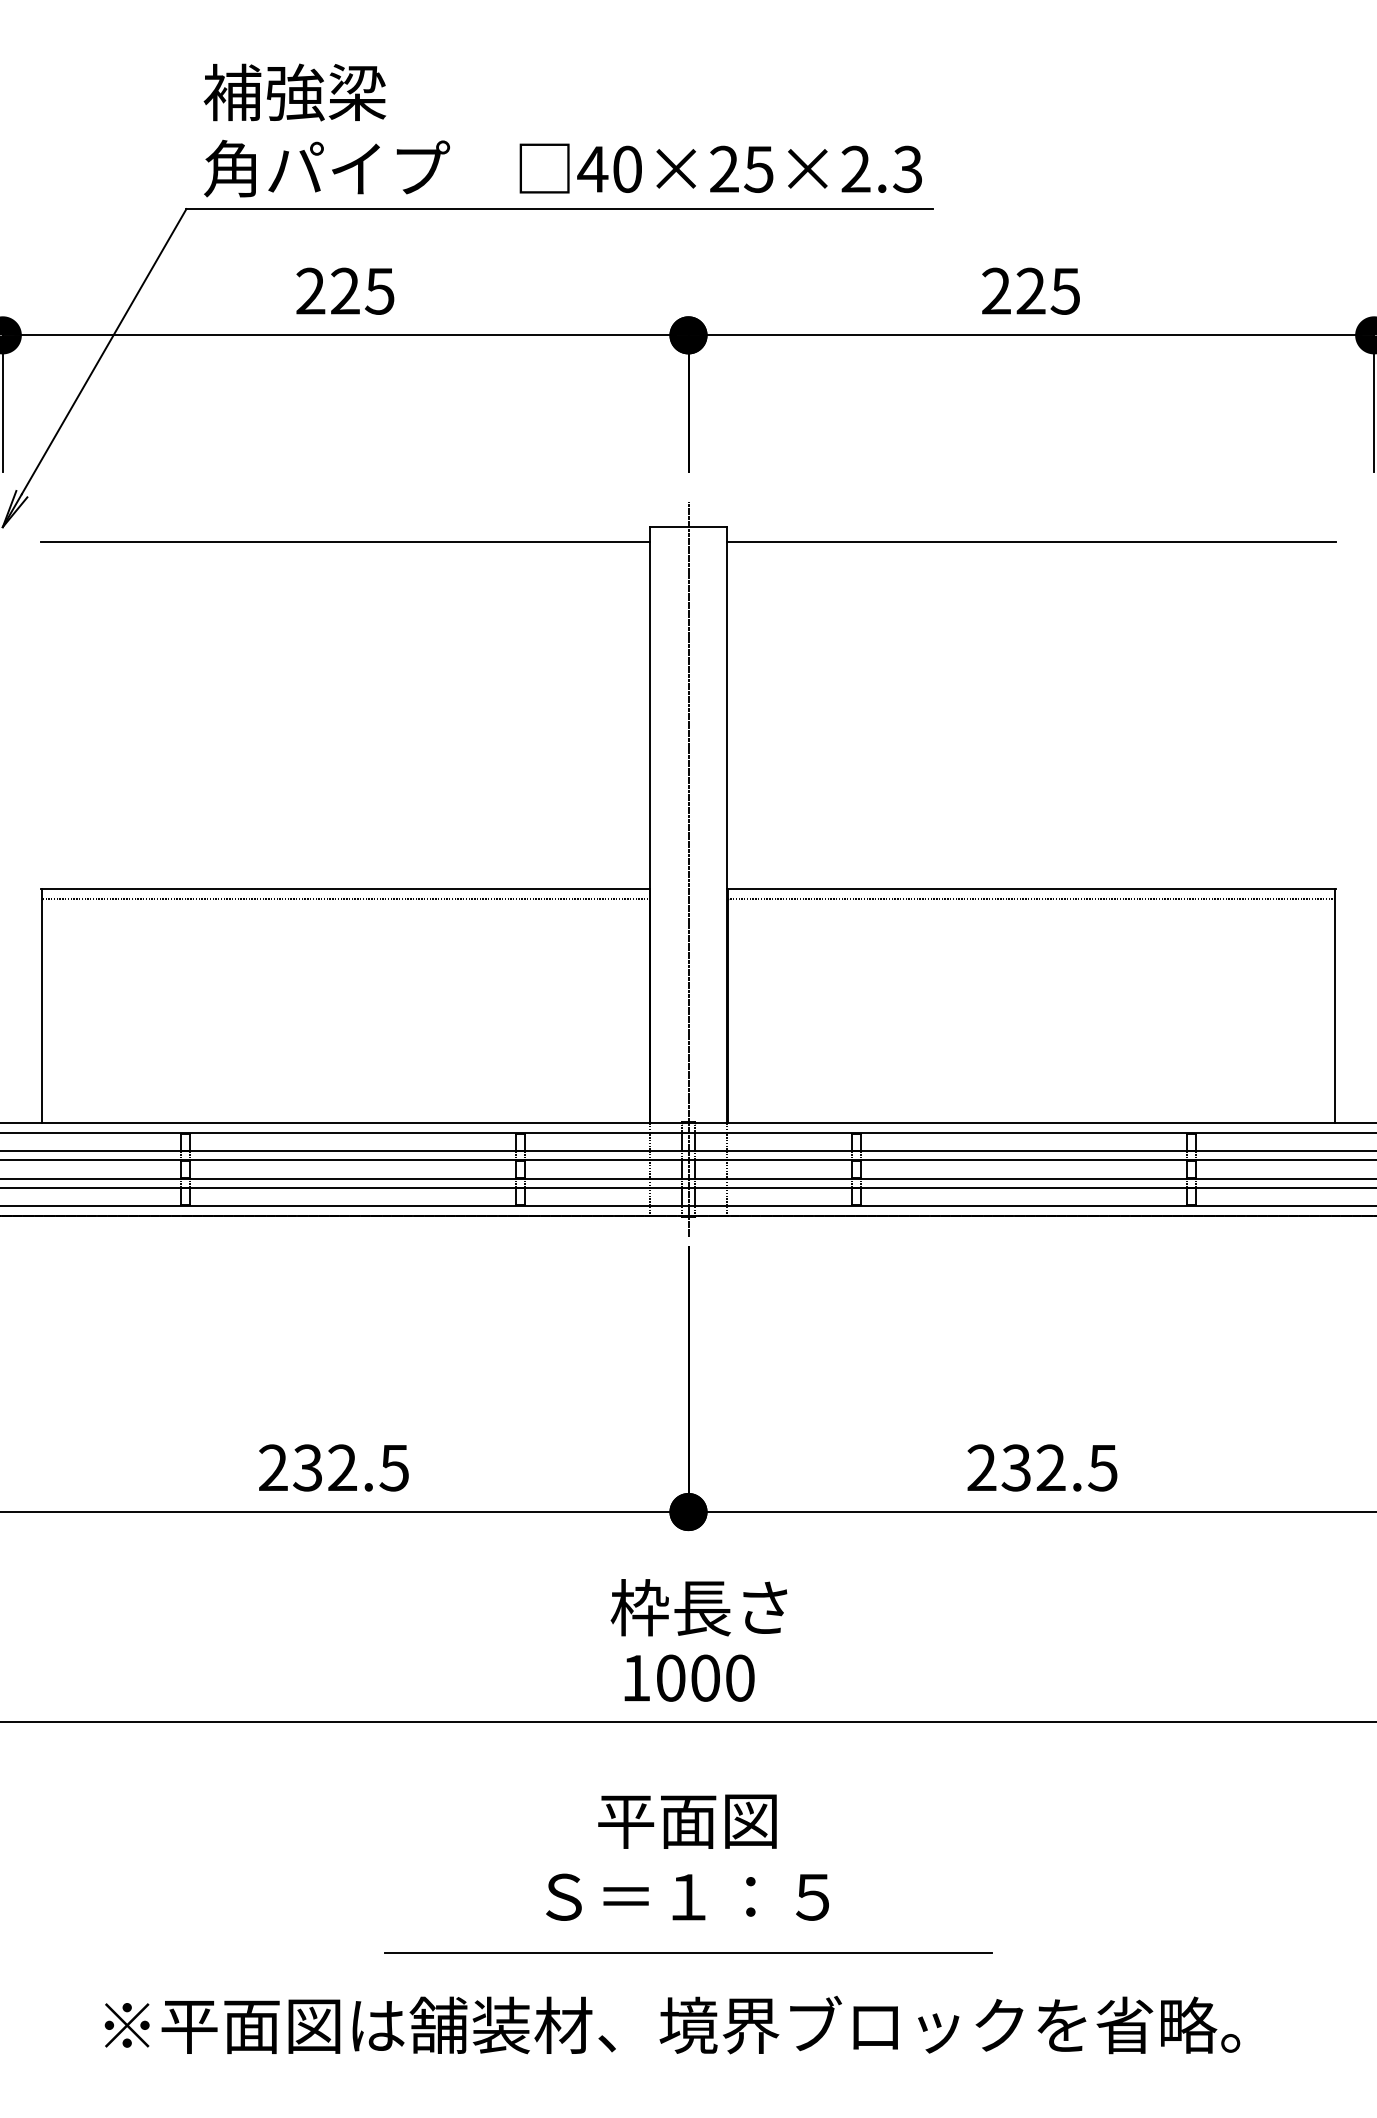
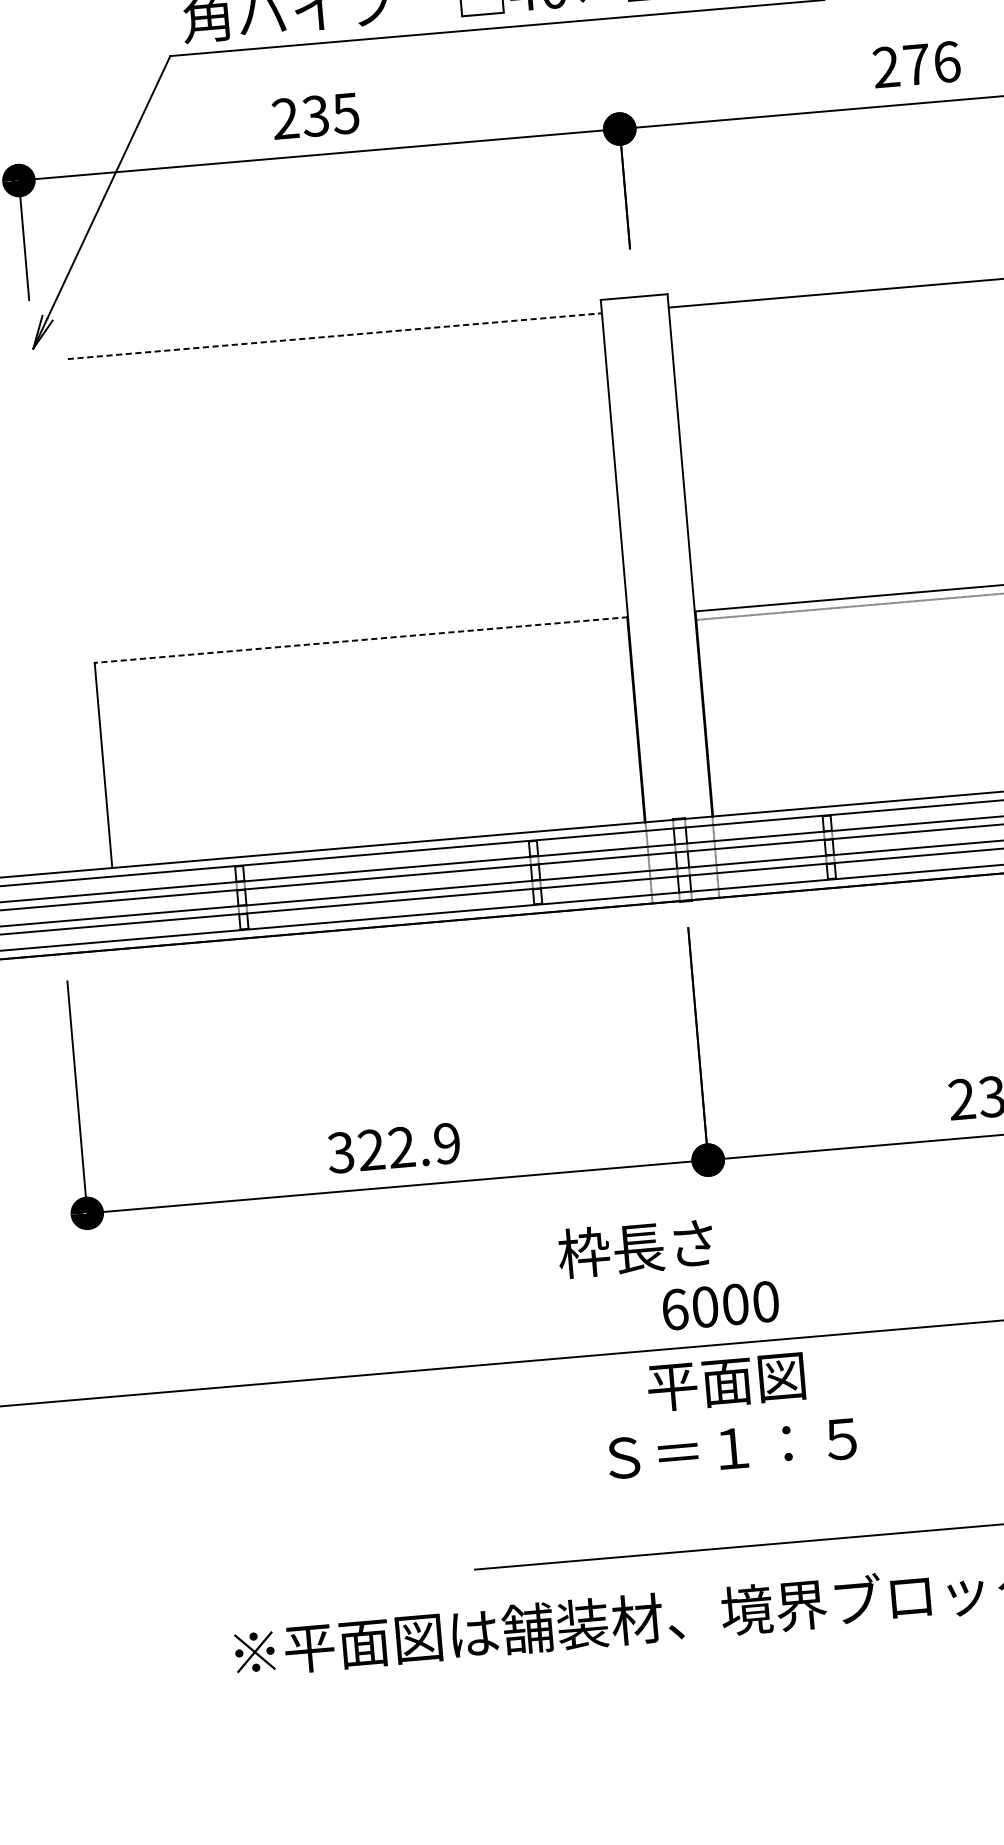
text: (1048, 290) -> (931, 62), 225 -> 276
text: (344, 291) -> (315, 116), 225 -> 235
line: (345, 542) -> (334, 336), solid -> dashed
line: (688, 869) -> (659, 597), removed
line: (345, 889) -> (360, 640), solid -> dashed
line: (345, 898) -> (361, 648), removed
text: (333, 1467) -> (393, 1147), 232.5 -> 322.9
text: (698, 1607) -> (635, 1248), moved
text: (636, 1677) -> (675, 1309), 1000 -> 6000
text: (687, 1857) -> (729, 1413), moved

